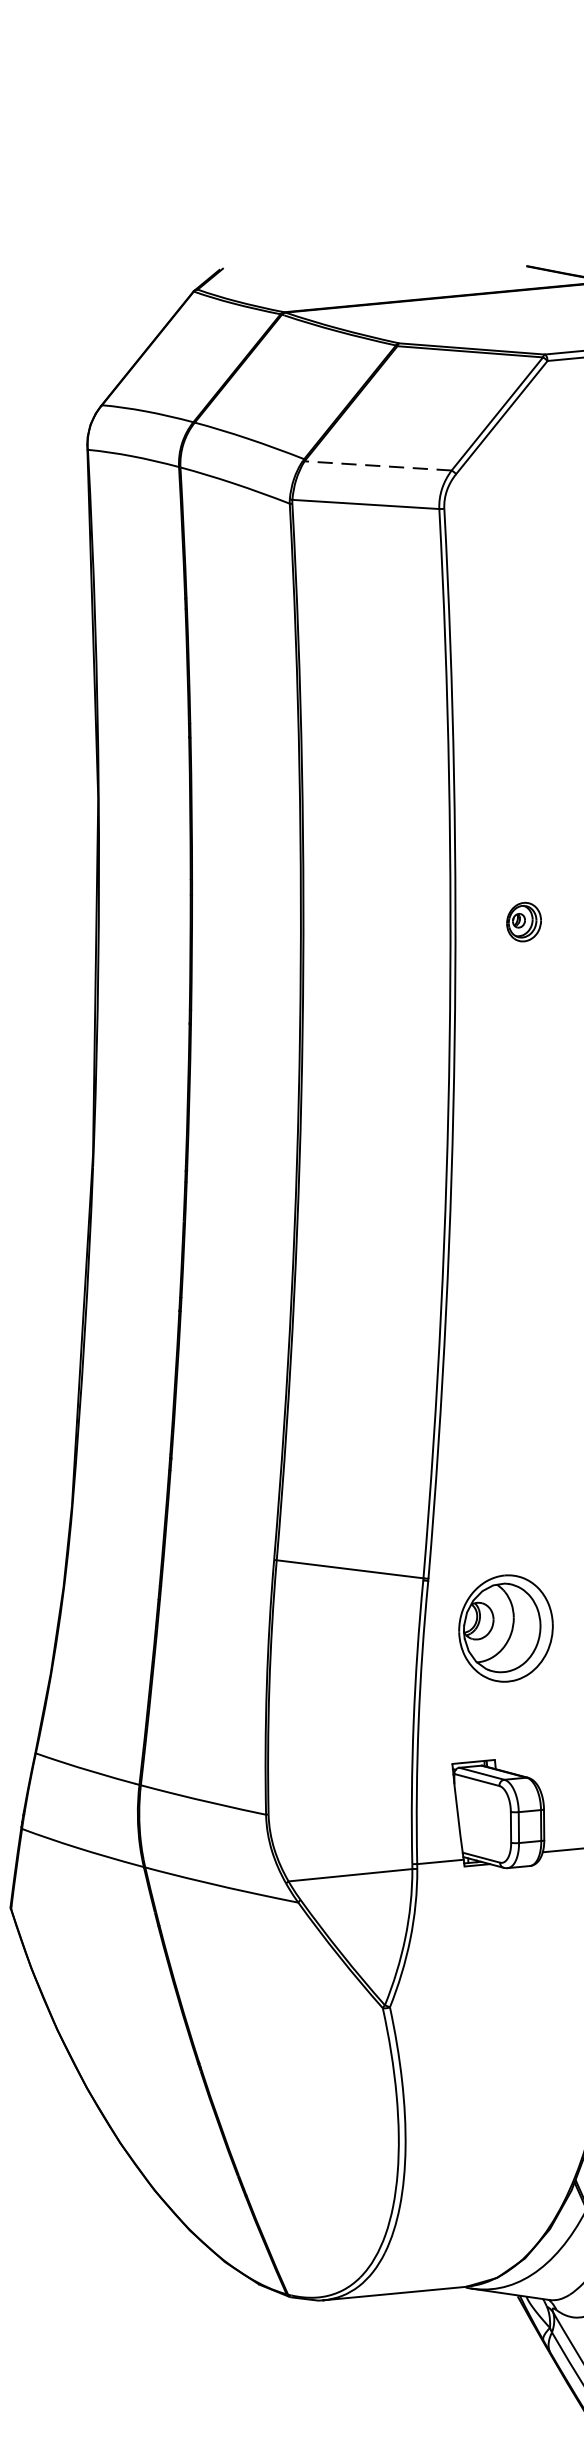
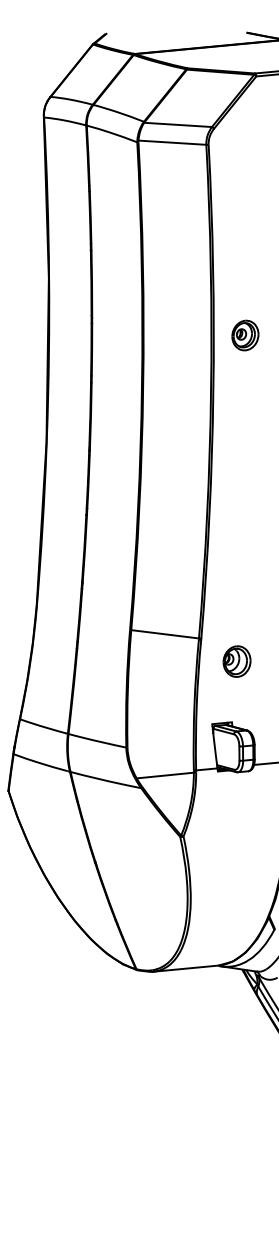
line: (376, 465) -> (177, 124), dashed -> solid
part: (524, 922) -> (245, 335), size x1.67
part: (504, 1628) -> (236, 661), size x0.62

